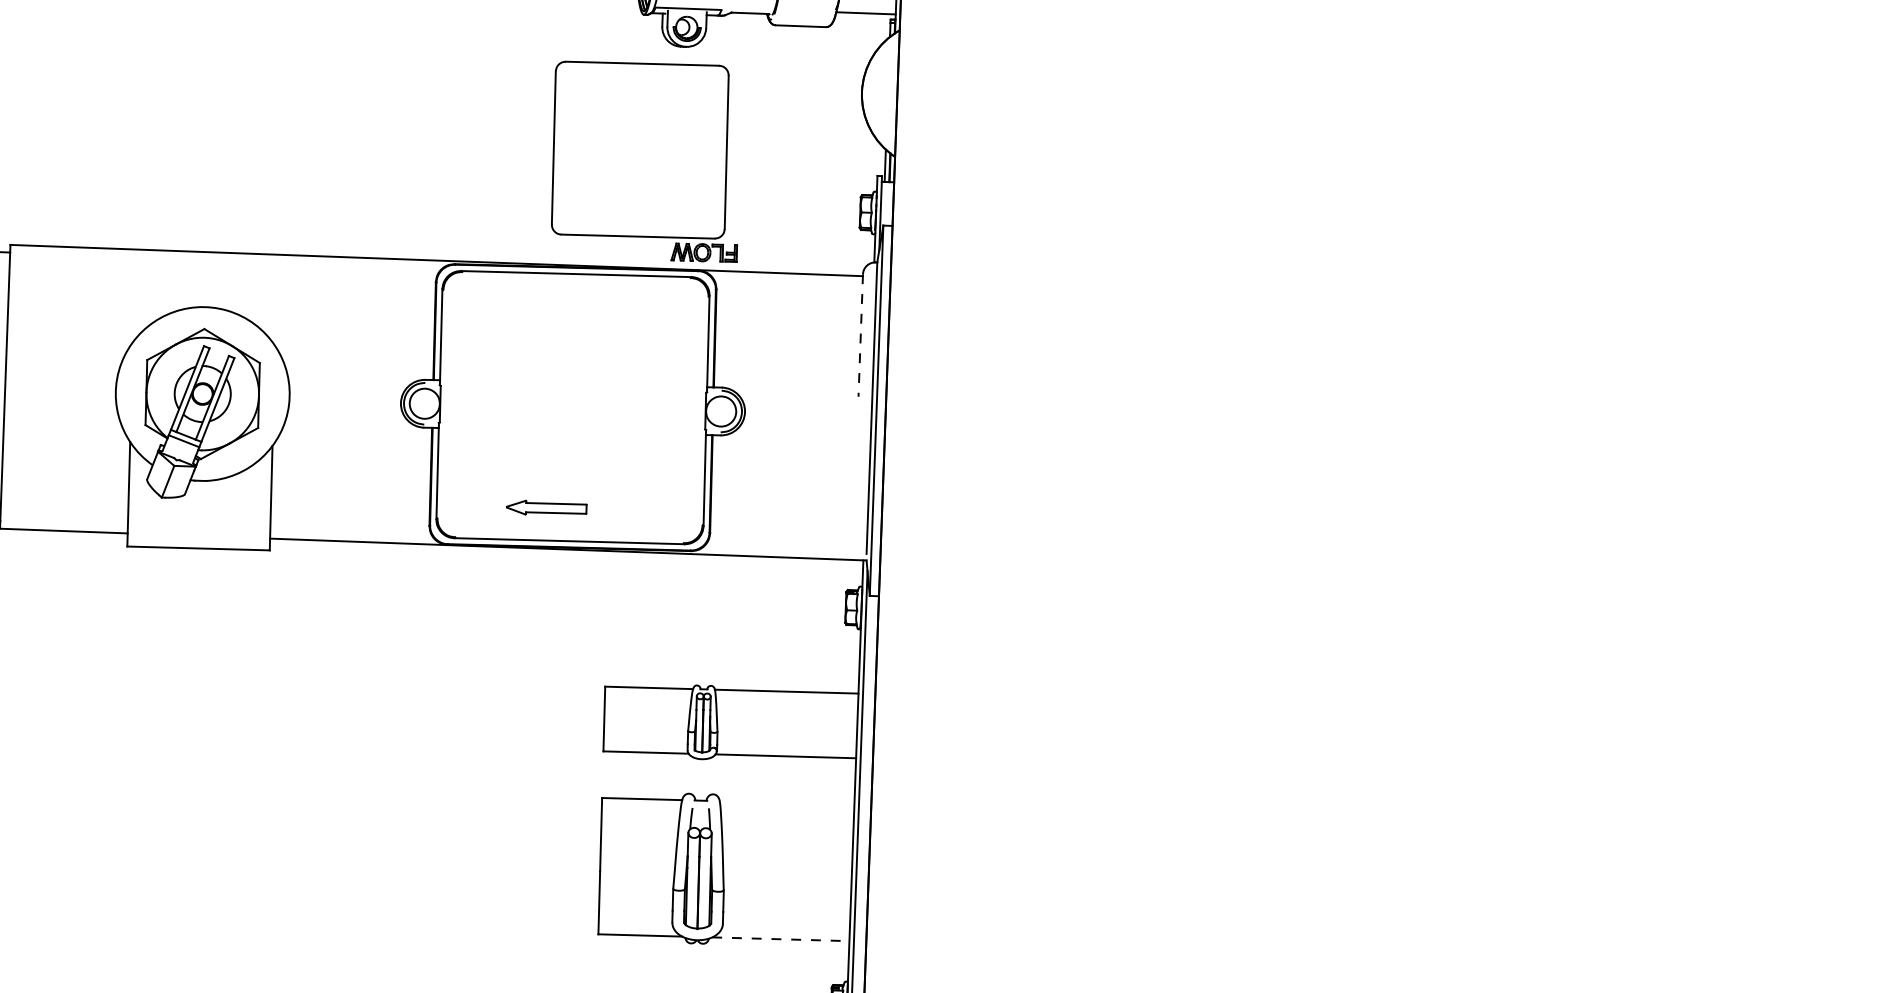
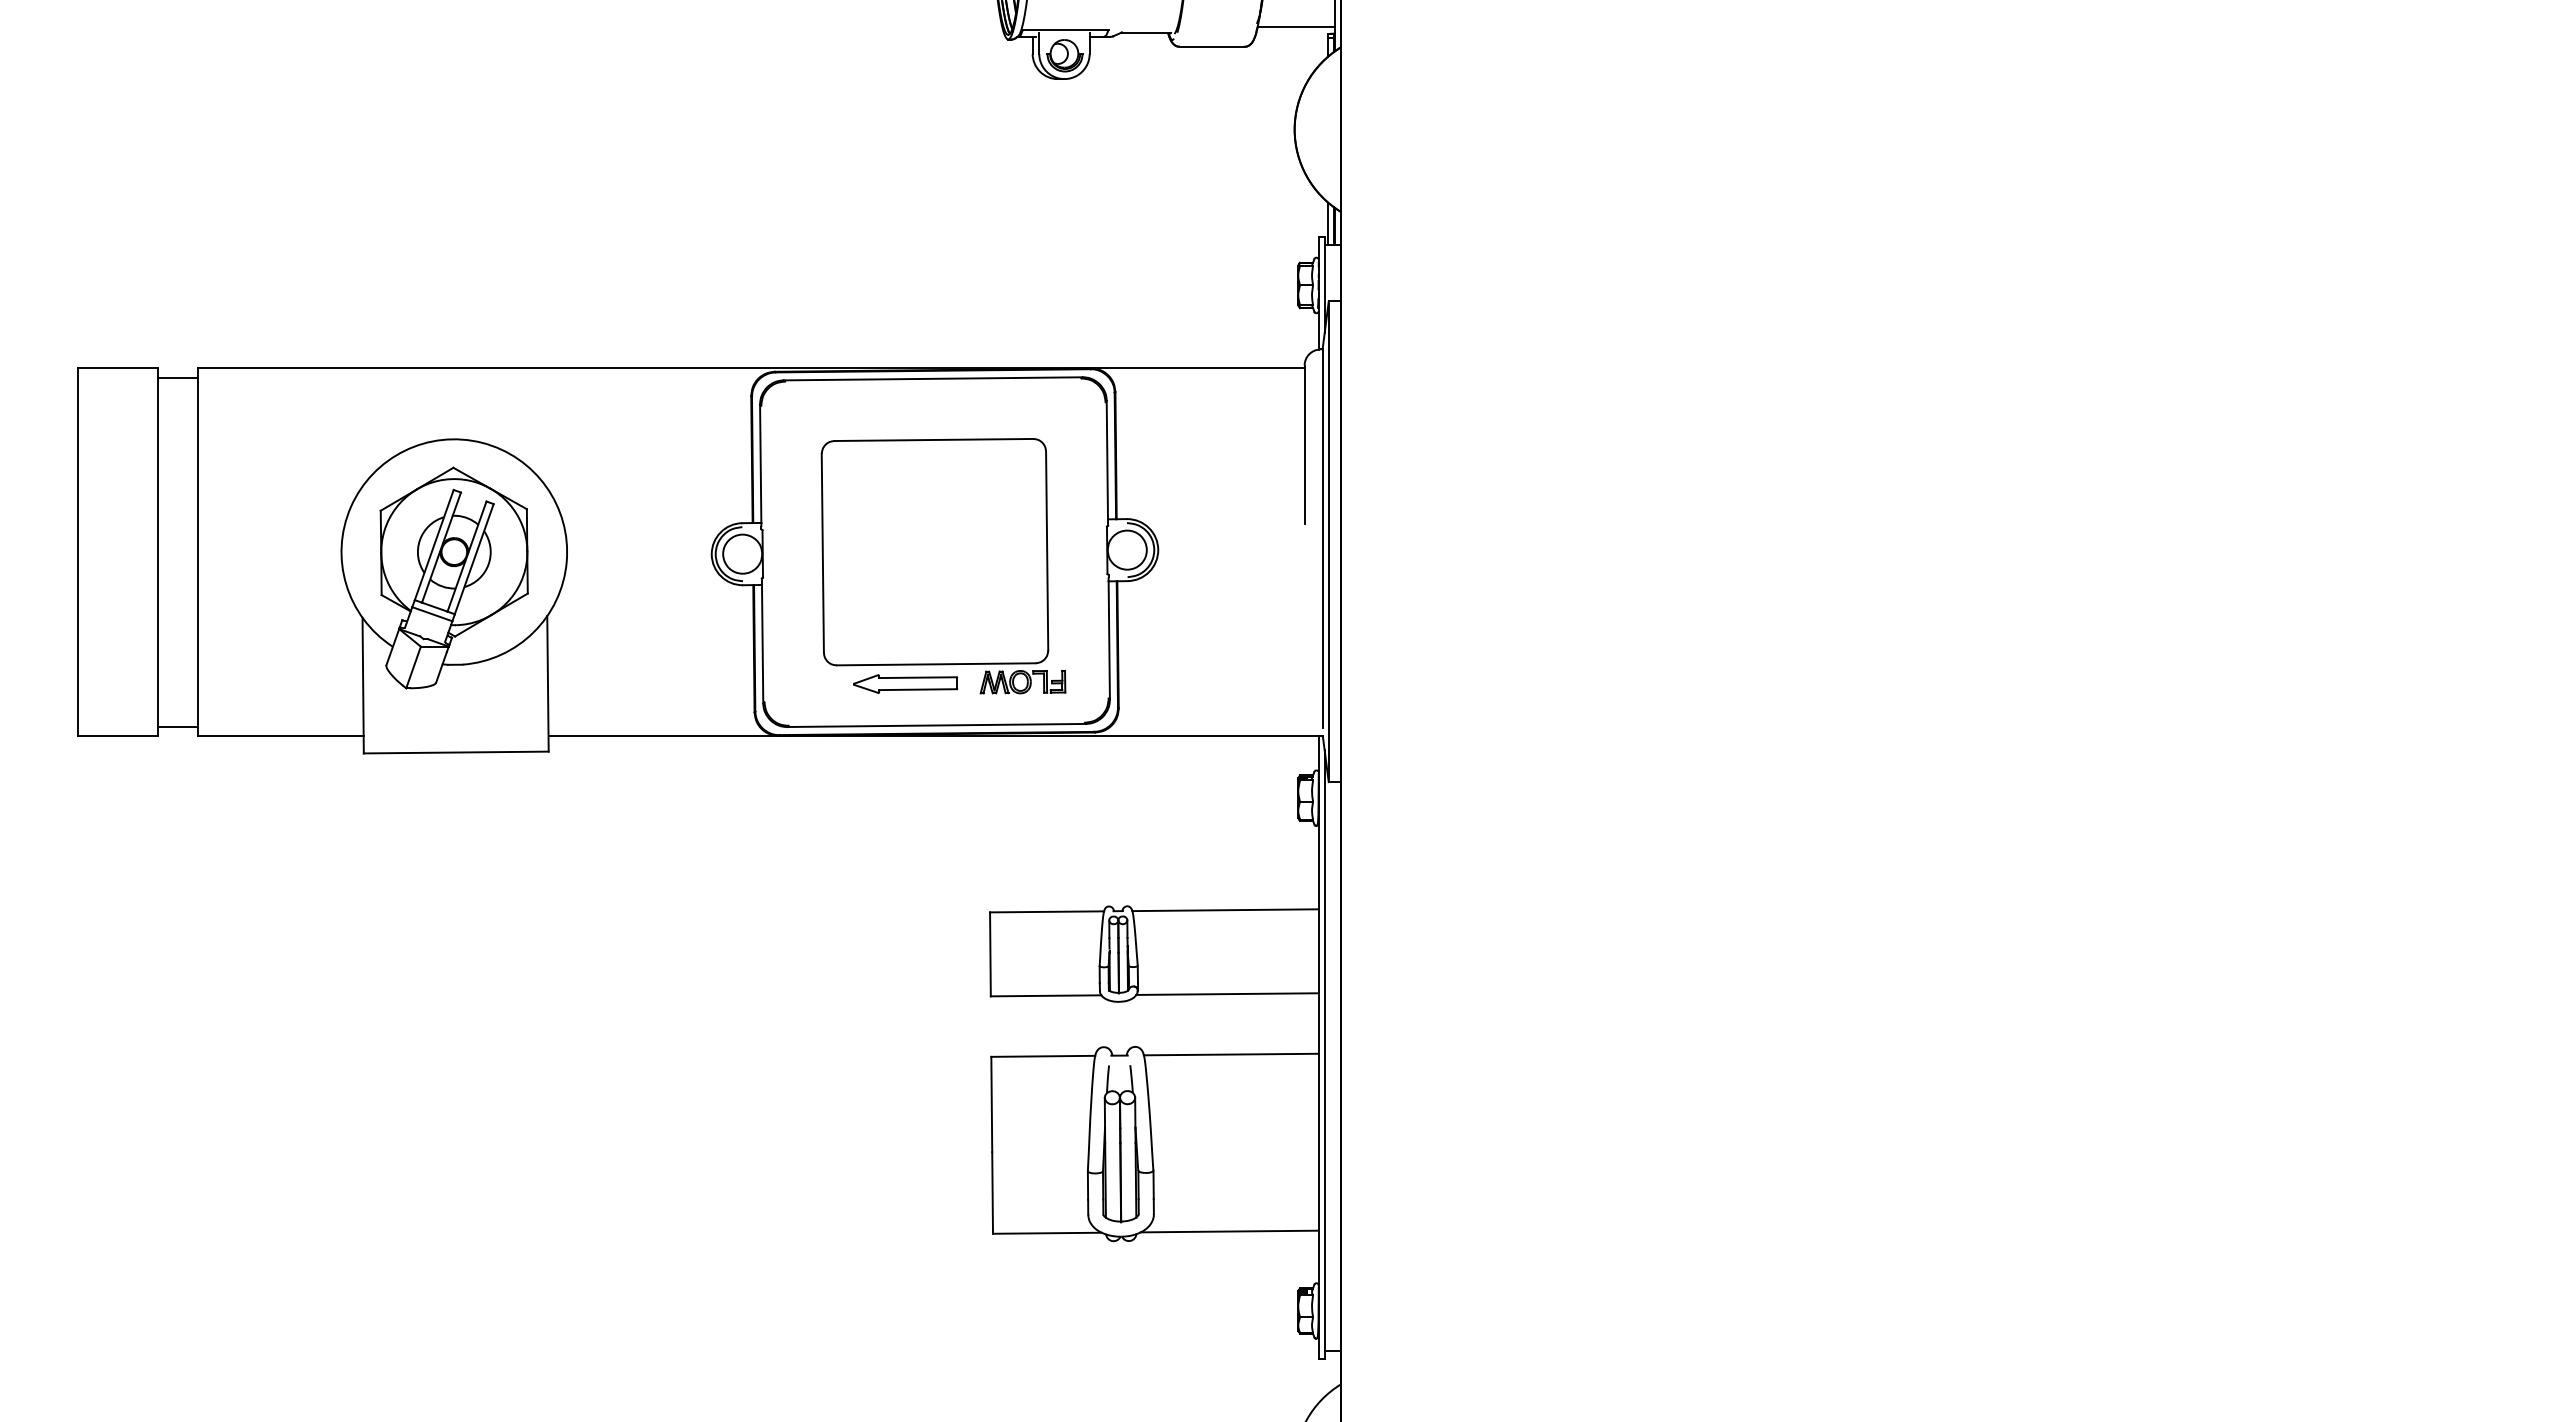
part: (646, 161) -> (943, 566), moved
line: (860, 335) -> (1304, 445), dashed -> solid
line: (786, 802) -> (1230, 1054), added
line: (781, 939) -> (1230, 1231), dashed -> solid

